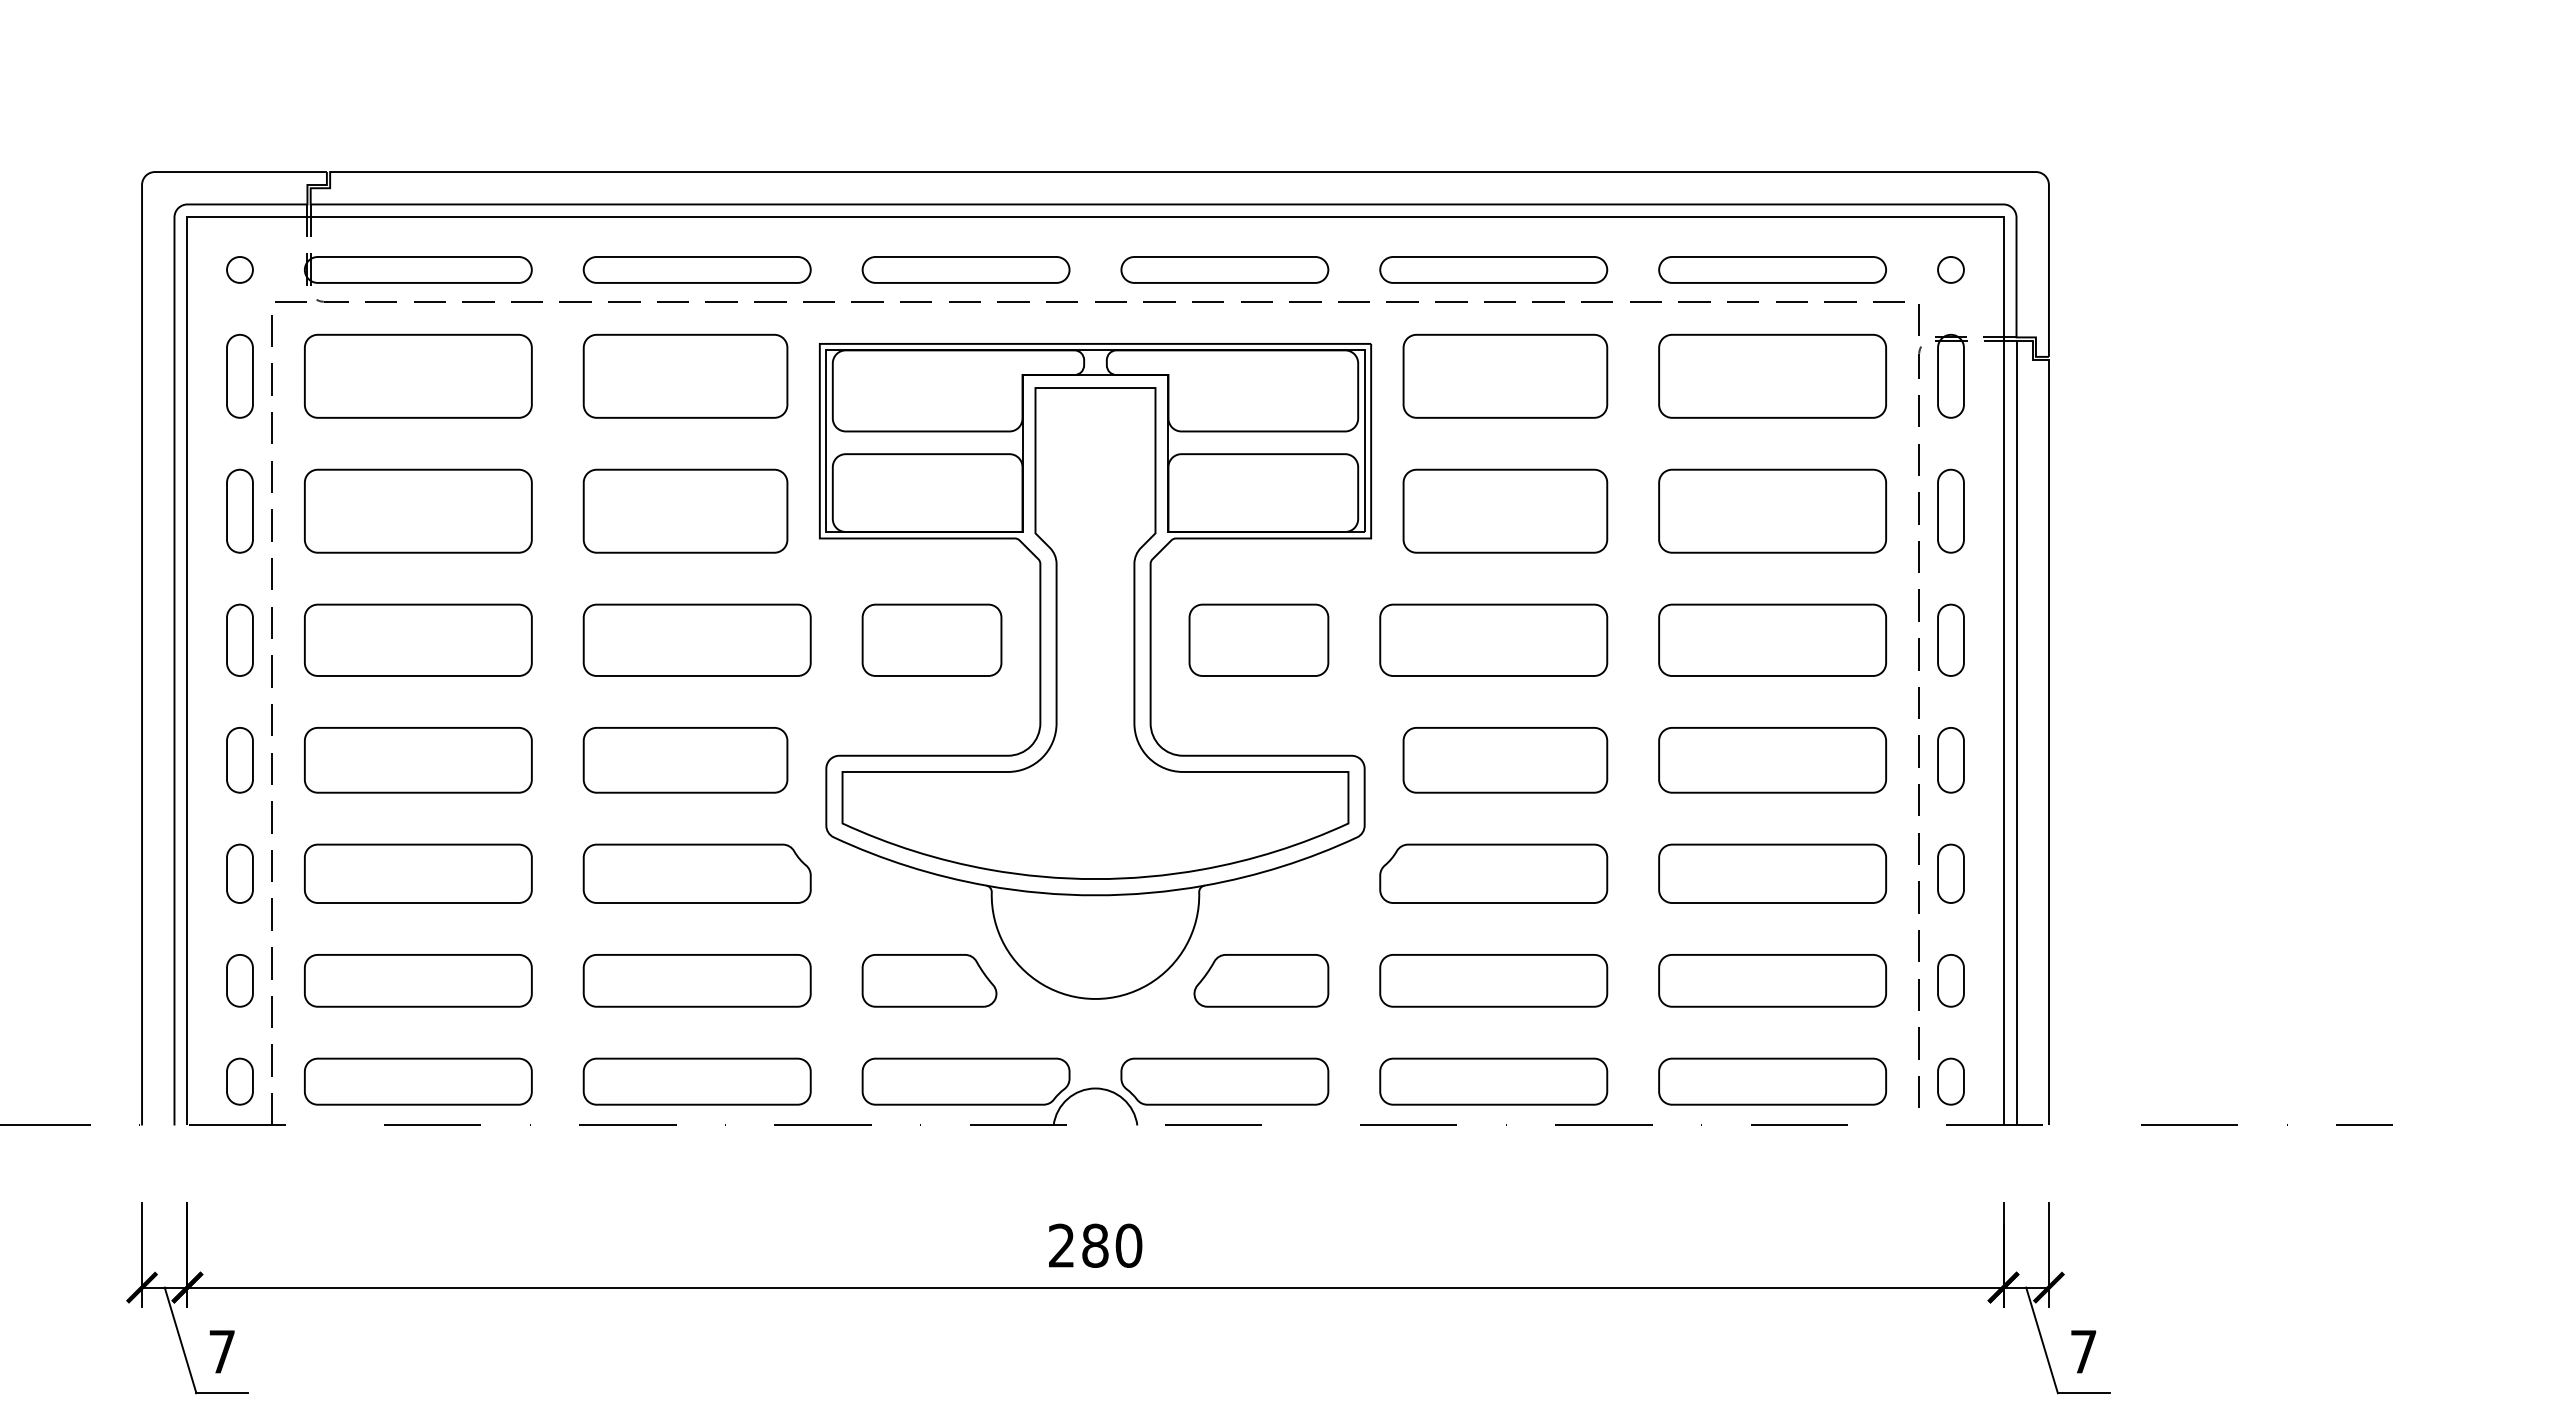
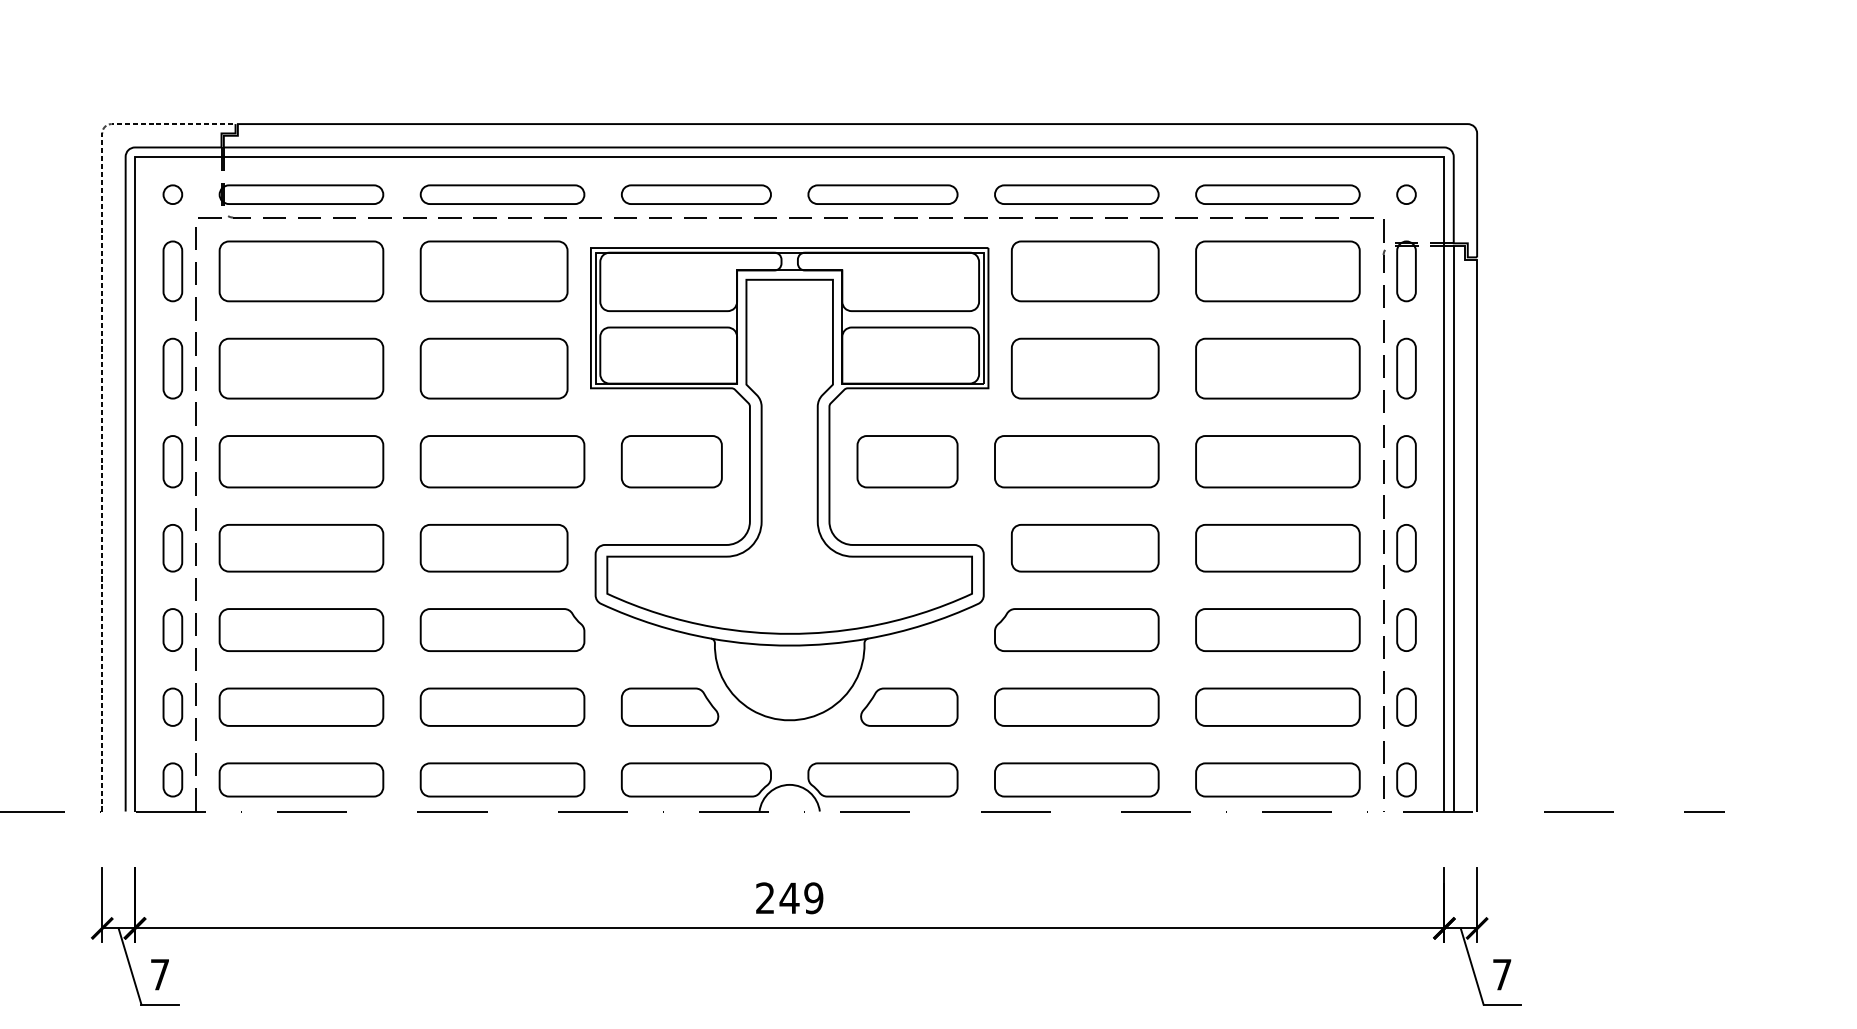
line: (142, 552) -> (102, 398), solid -> dashed
text: (1111, 1245) -> (801, 898), 280 -> 249

